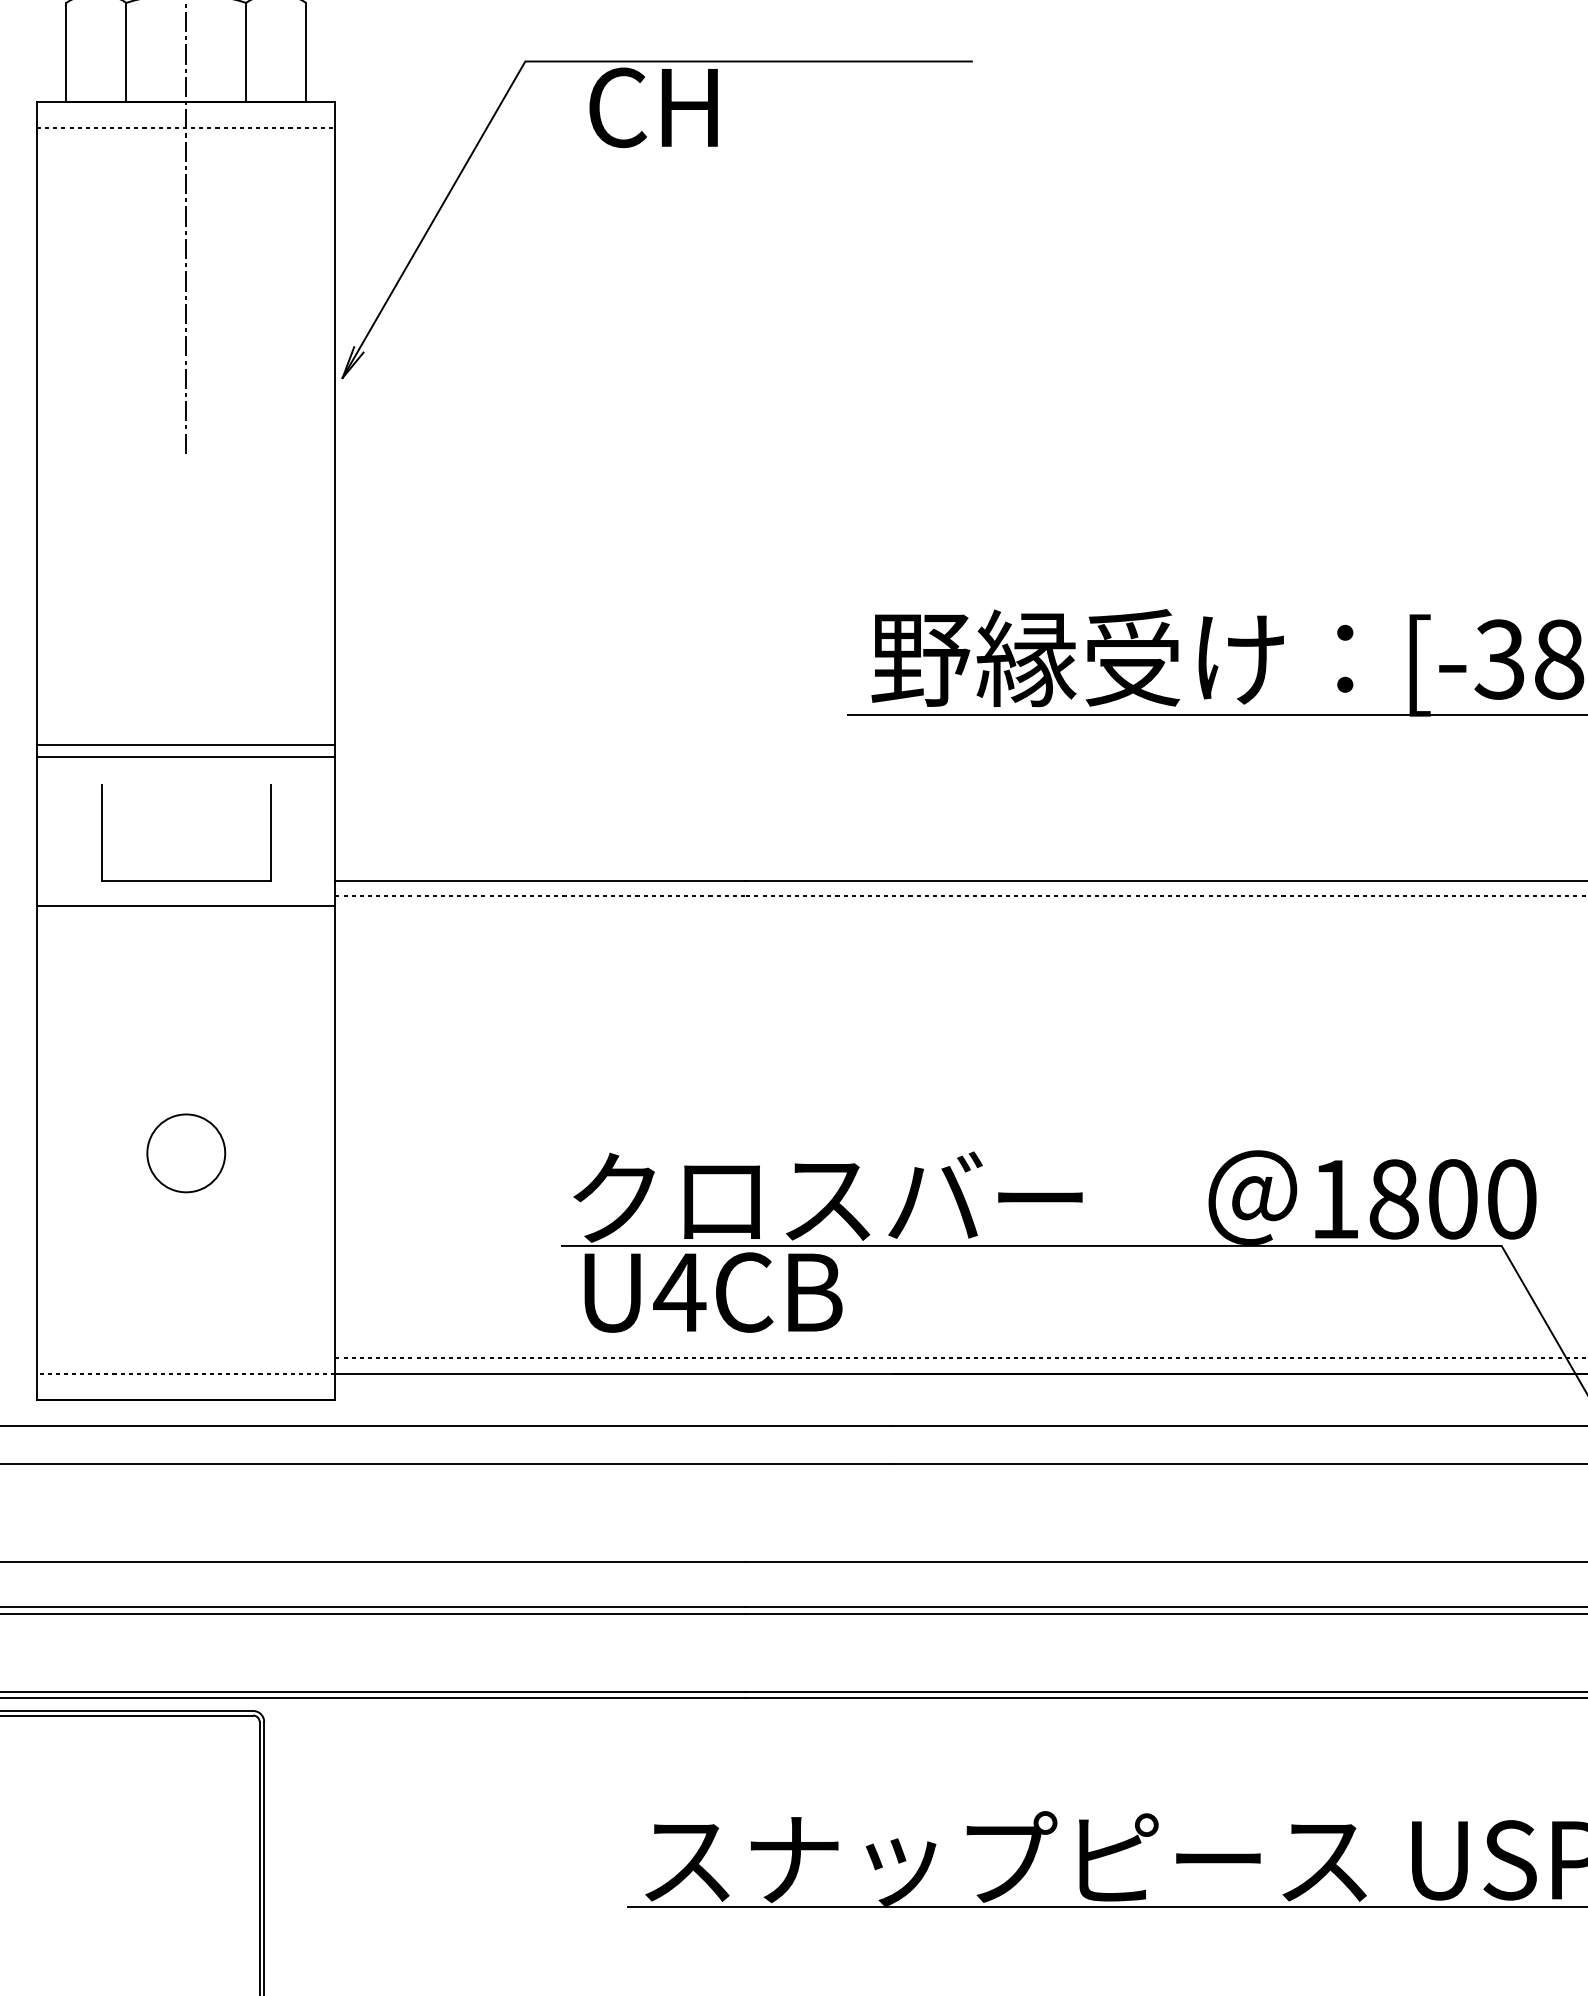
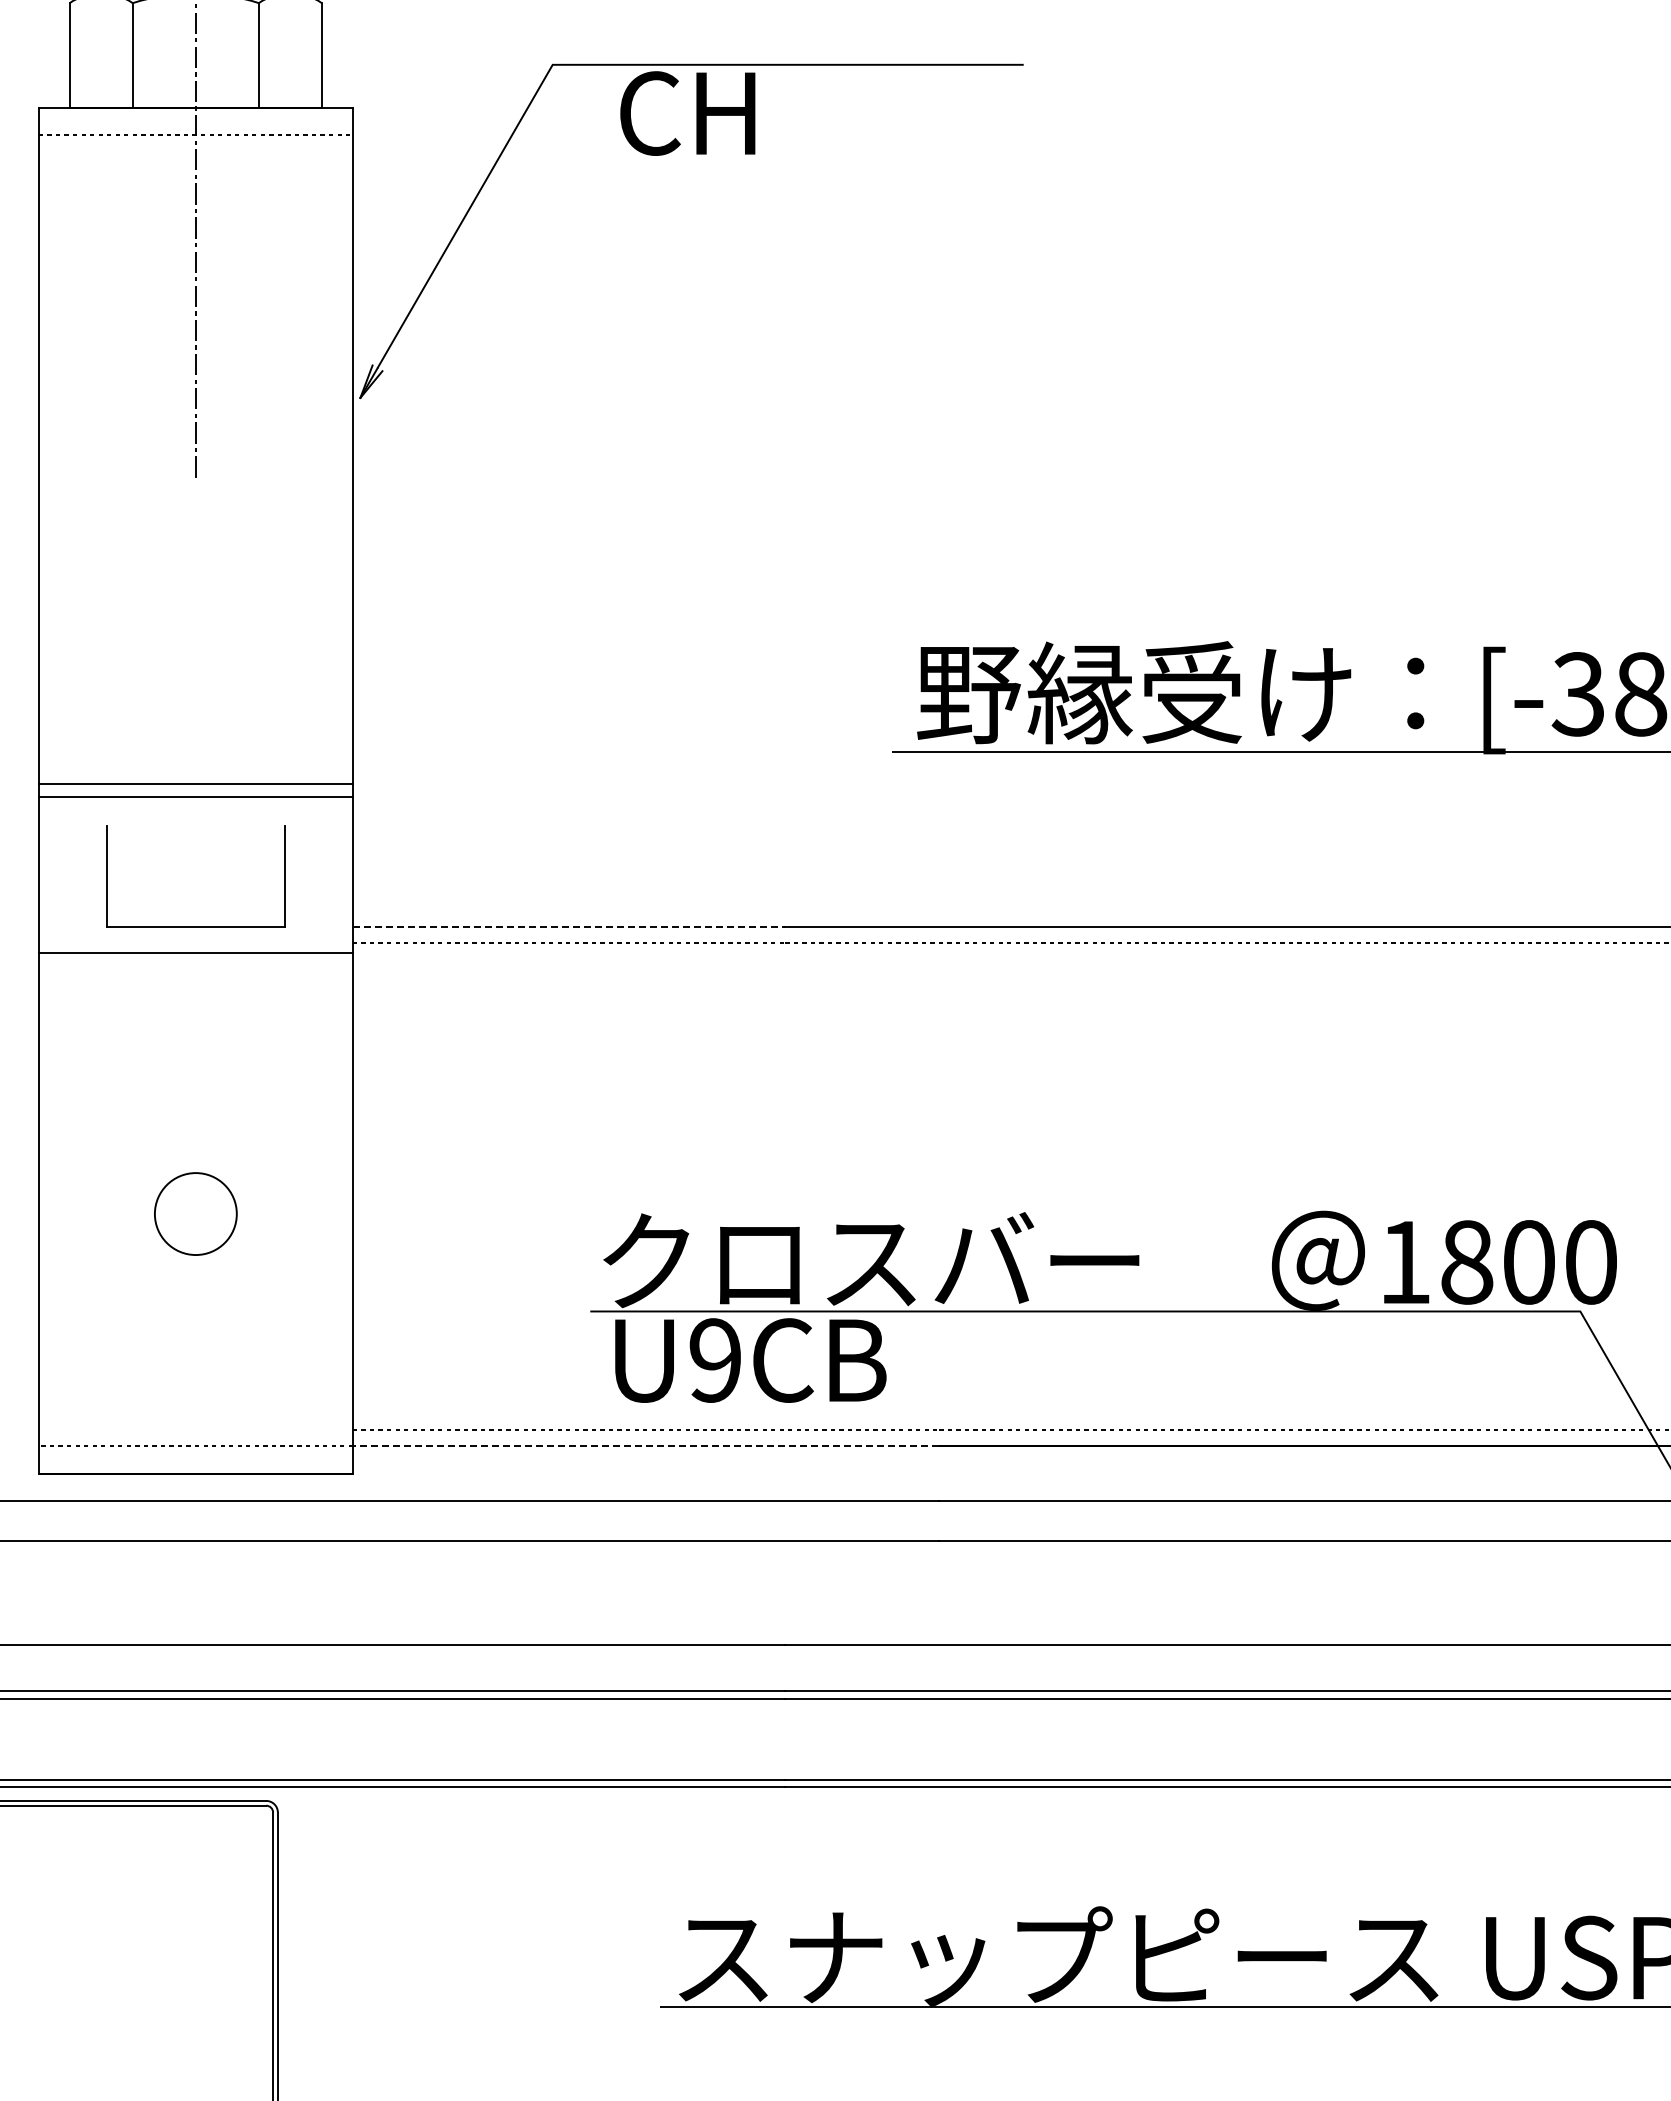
line: (541, 880) -> (569, 926), solid -> dashed
text: (679, 1292) -> (715, 1360), U4CB -> U9CB
line: (613, 1373) -> (645, 1445), solid -> dashed

